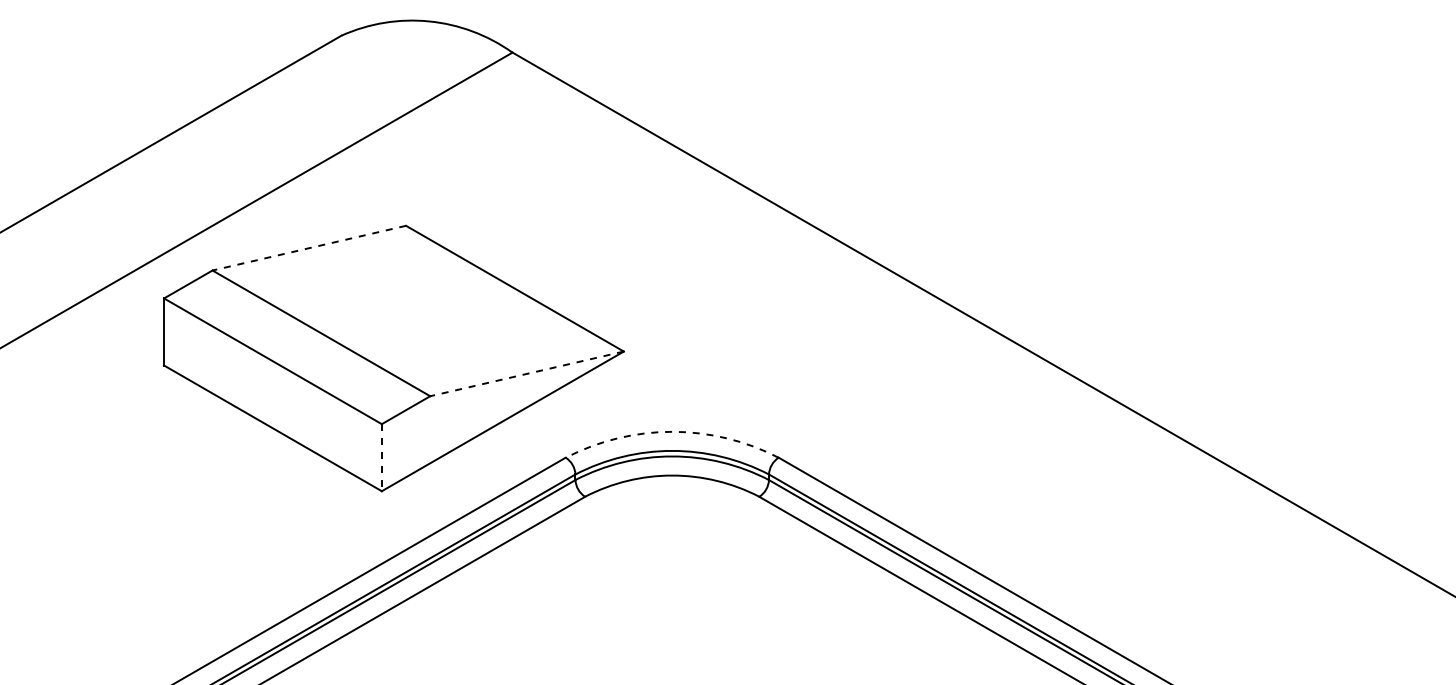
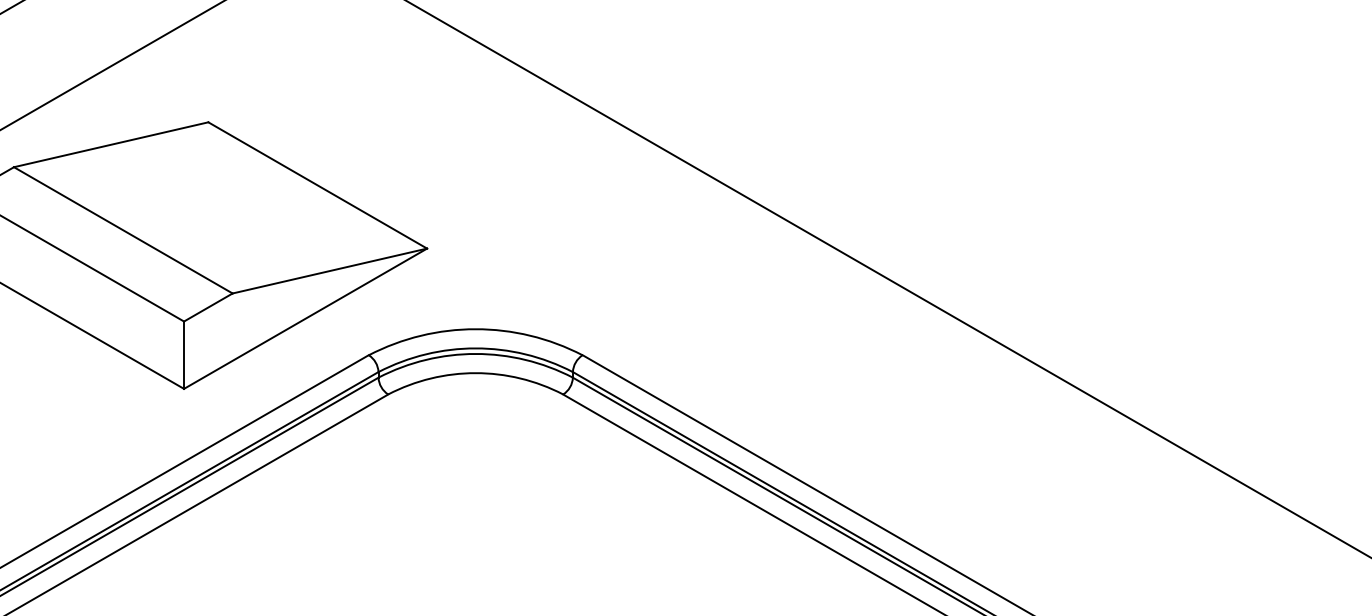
line: (308, 248) -> (110, 145), dashed -> solid
line: (526, 374) -> (329, 271), dashed -> solid
arc: (672, 431) -> (475, 328), dashed -> solid
line: (381, 457) -> (183, 355), dashed -> solid

